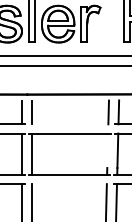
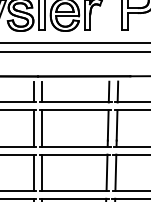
line: (70, 124) -> (75, 102), added
line: (106, 150) -> (107, 125), added
line: (69, 183) -> (74, 154), added

